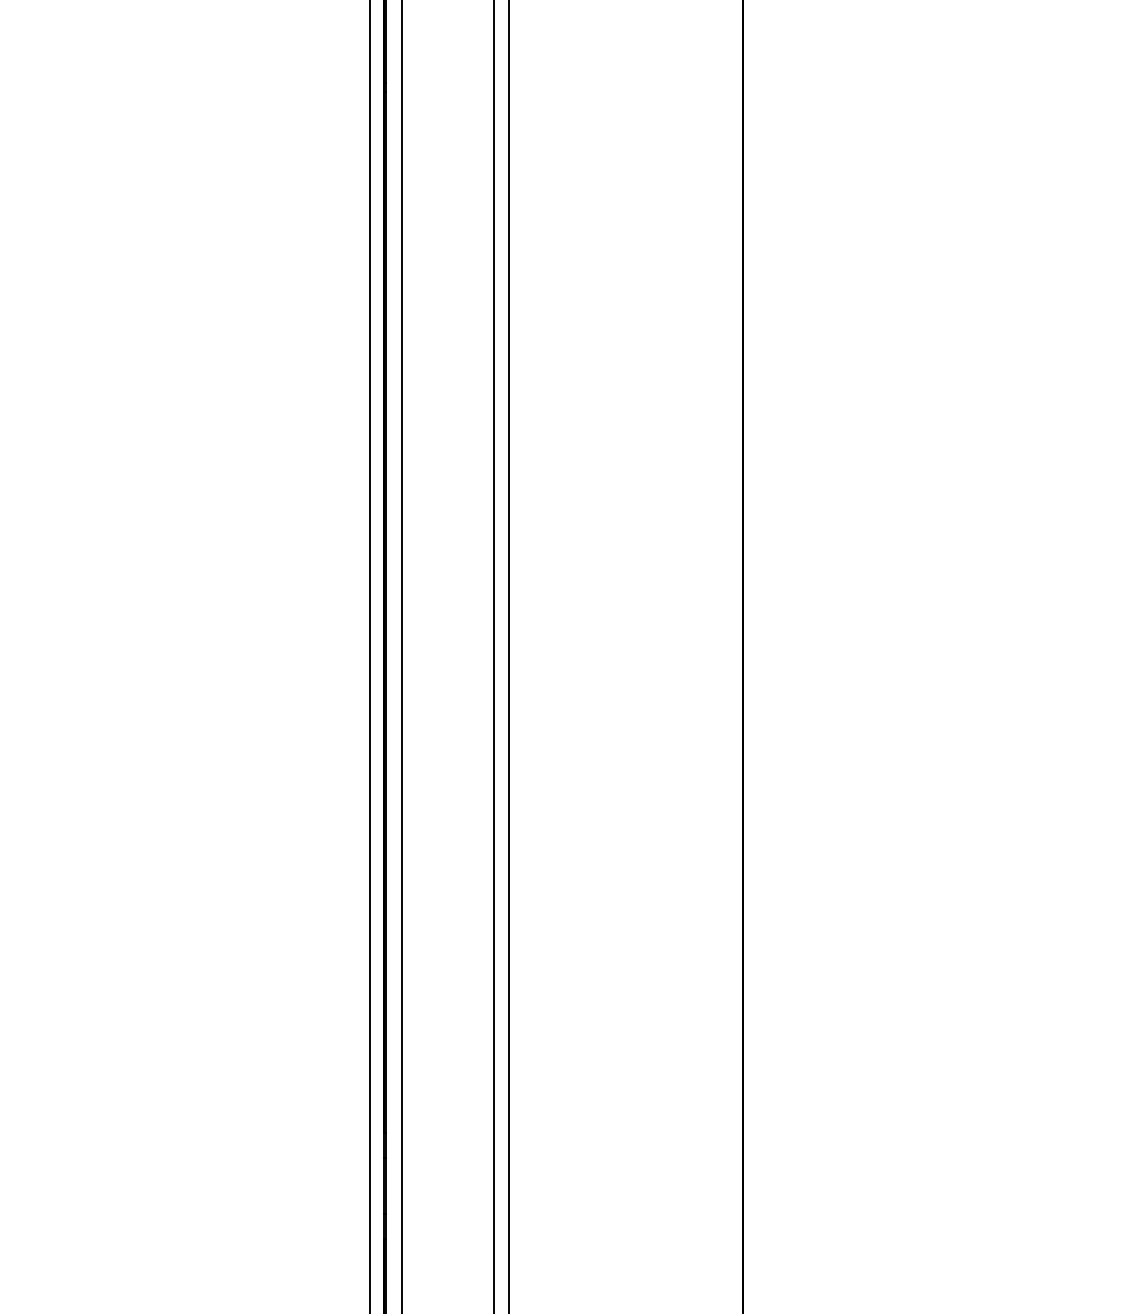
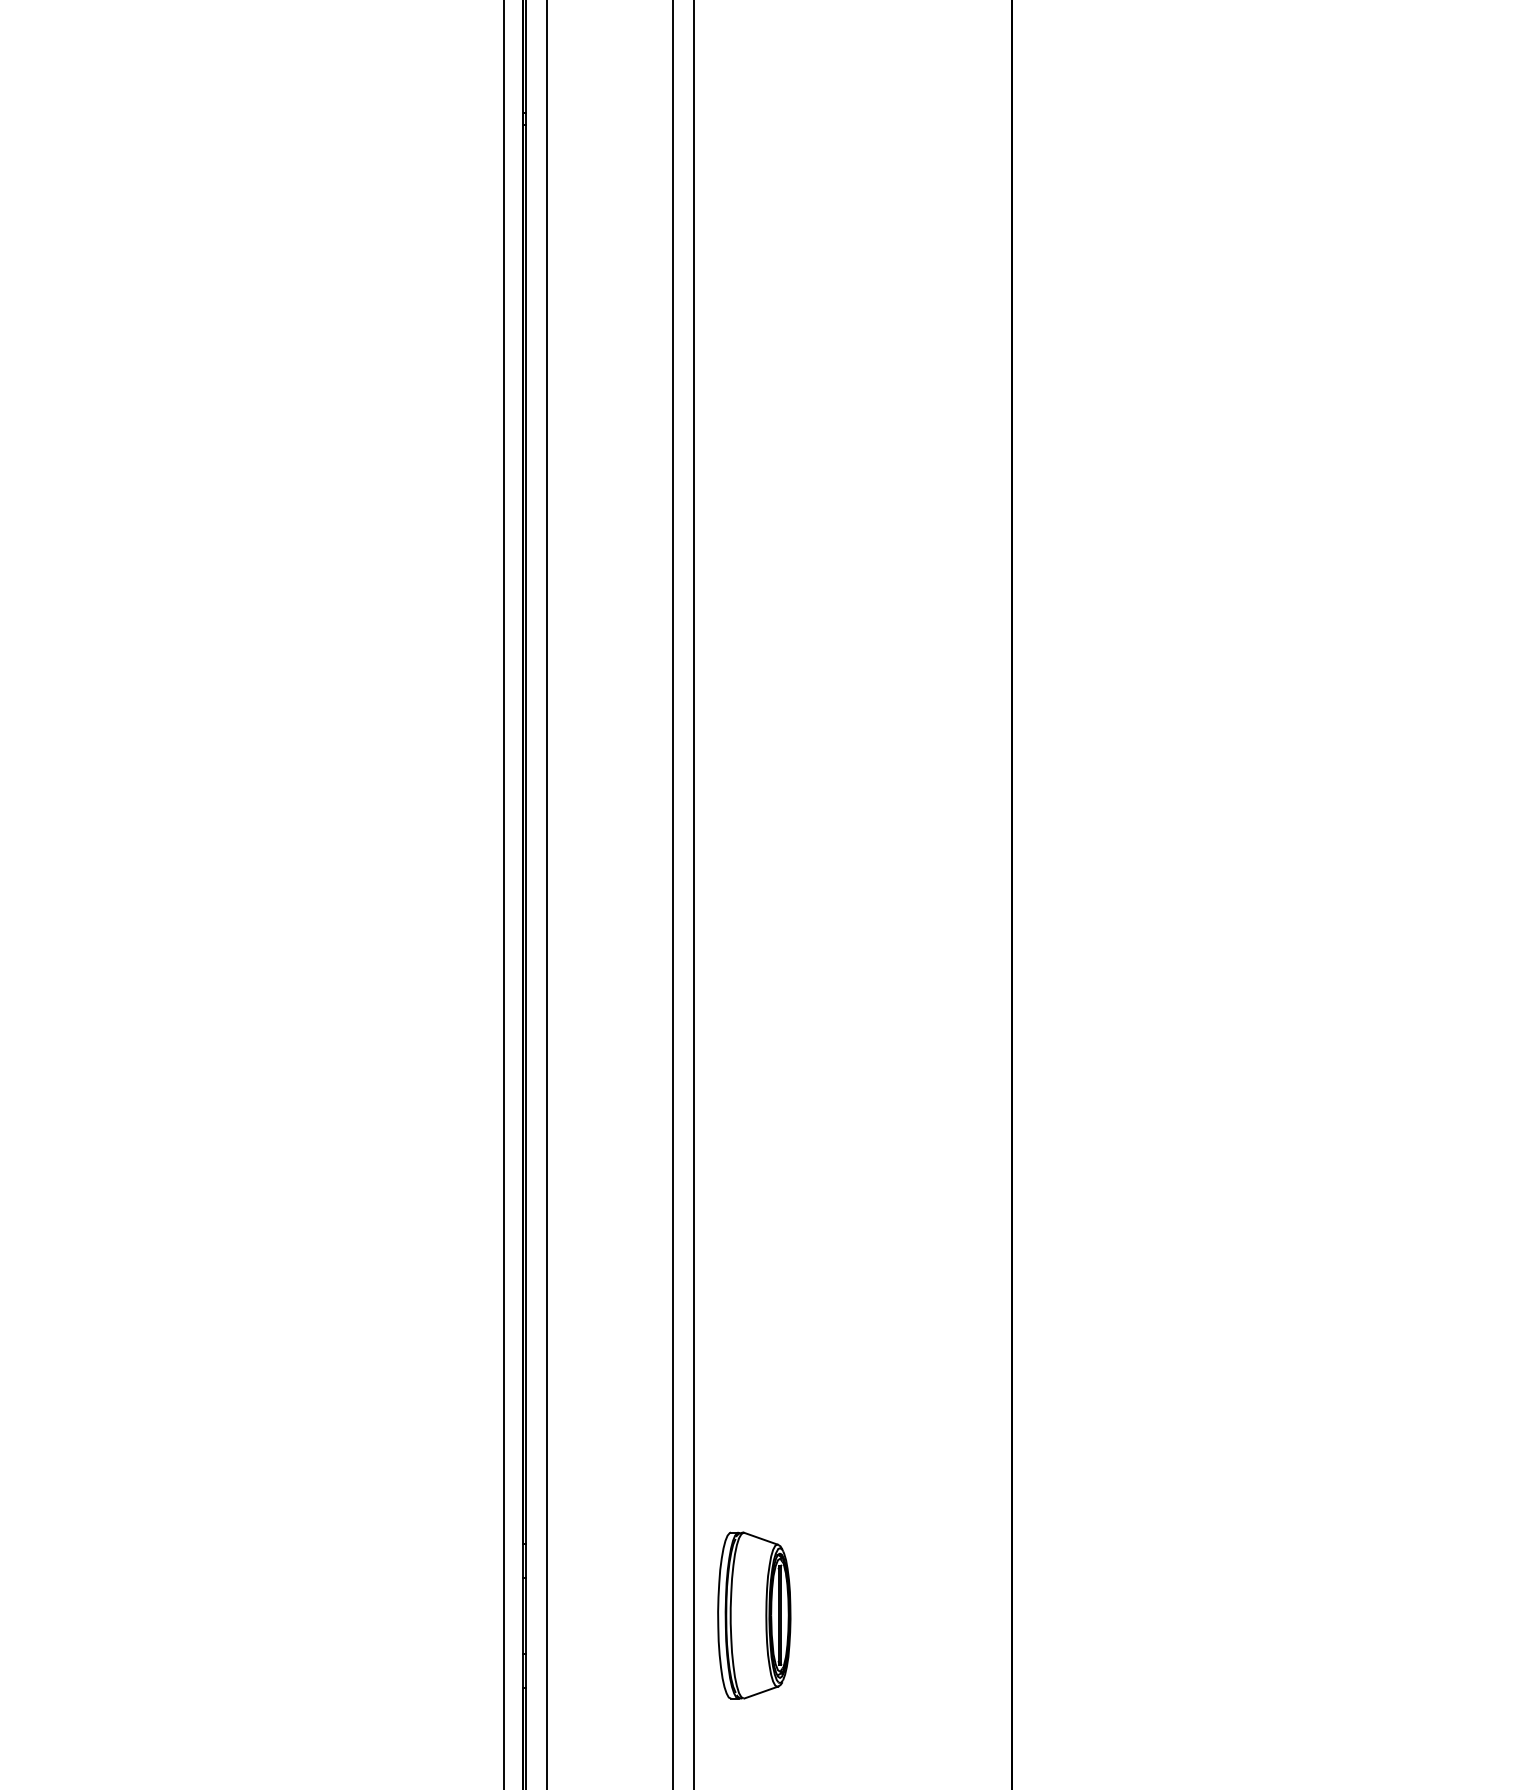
part: (553, 1185) -> (754, 1615), added

